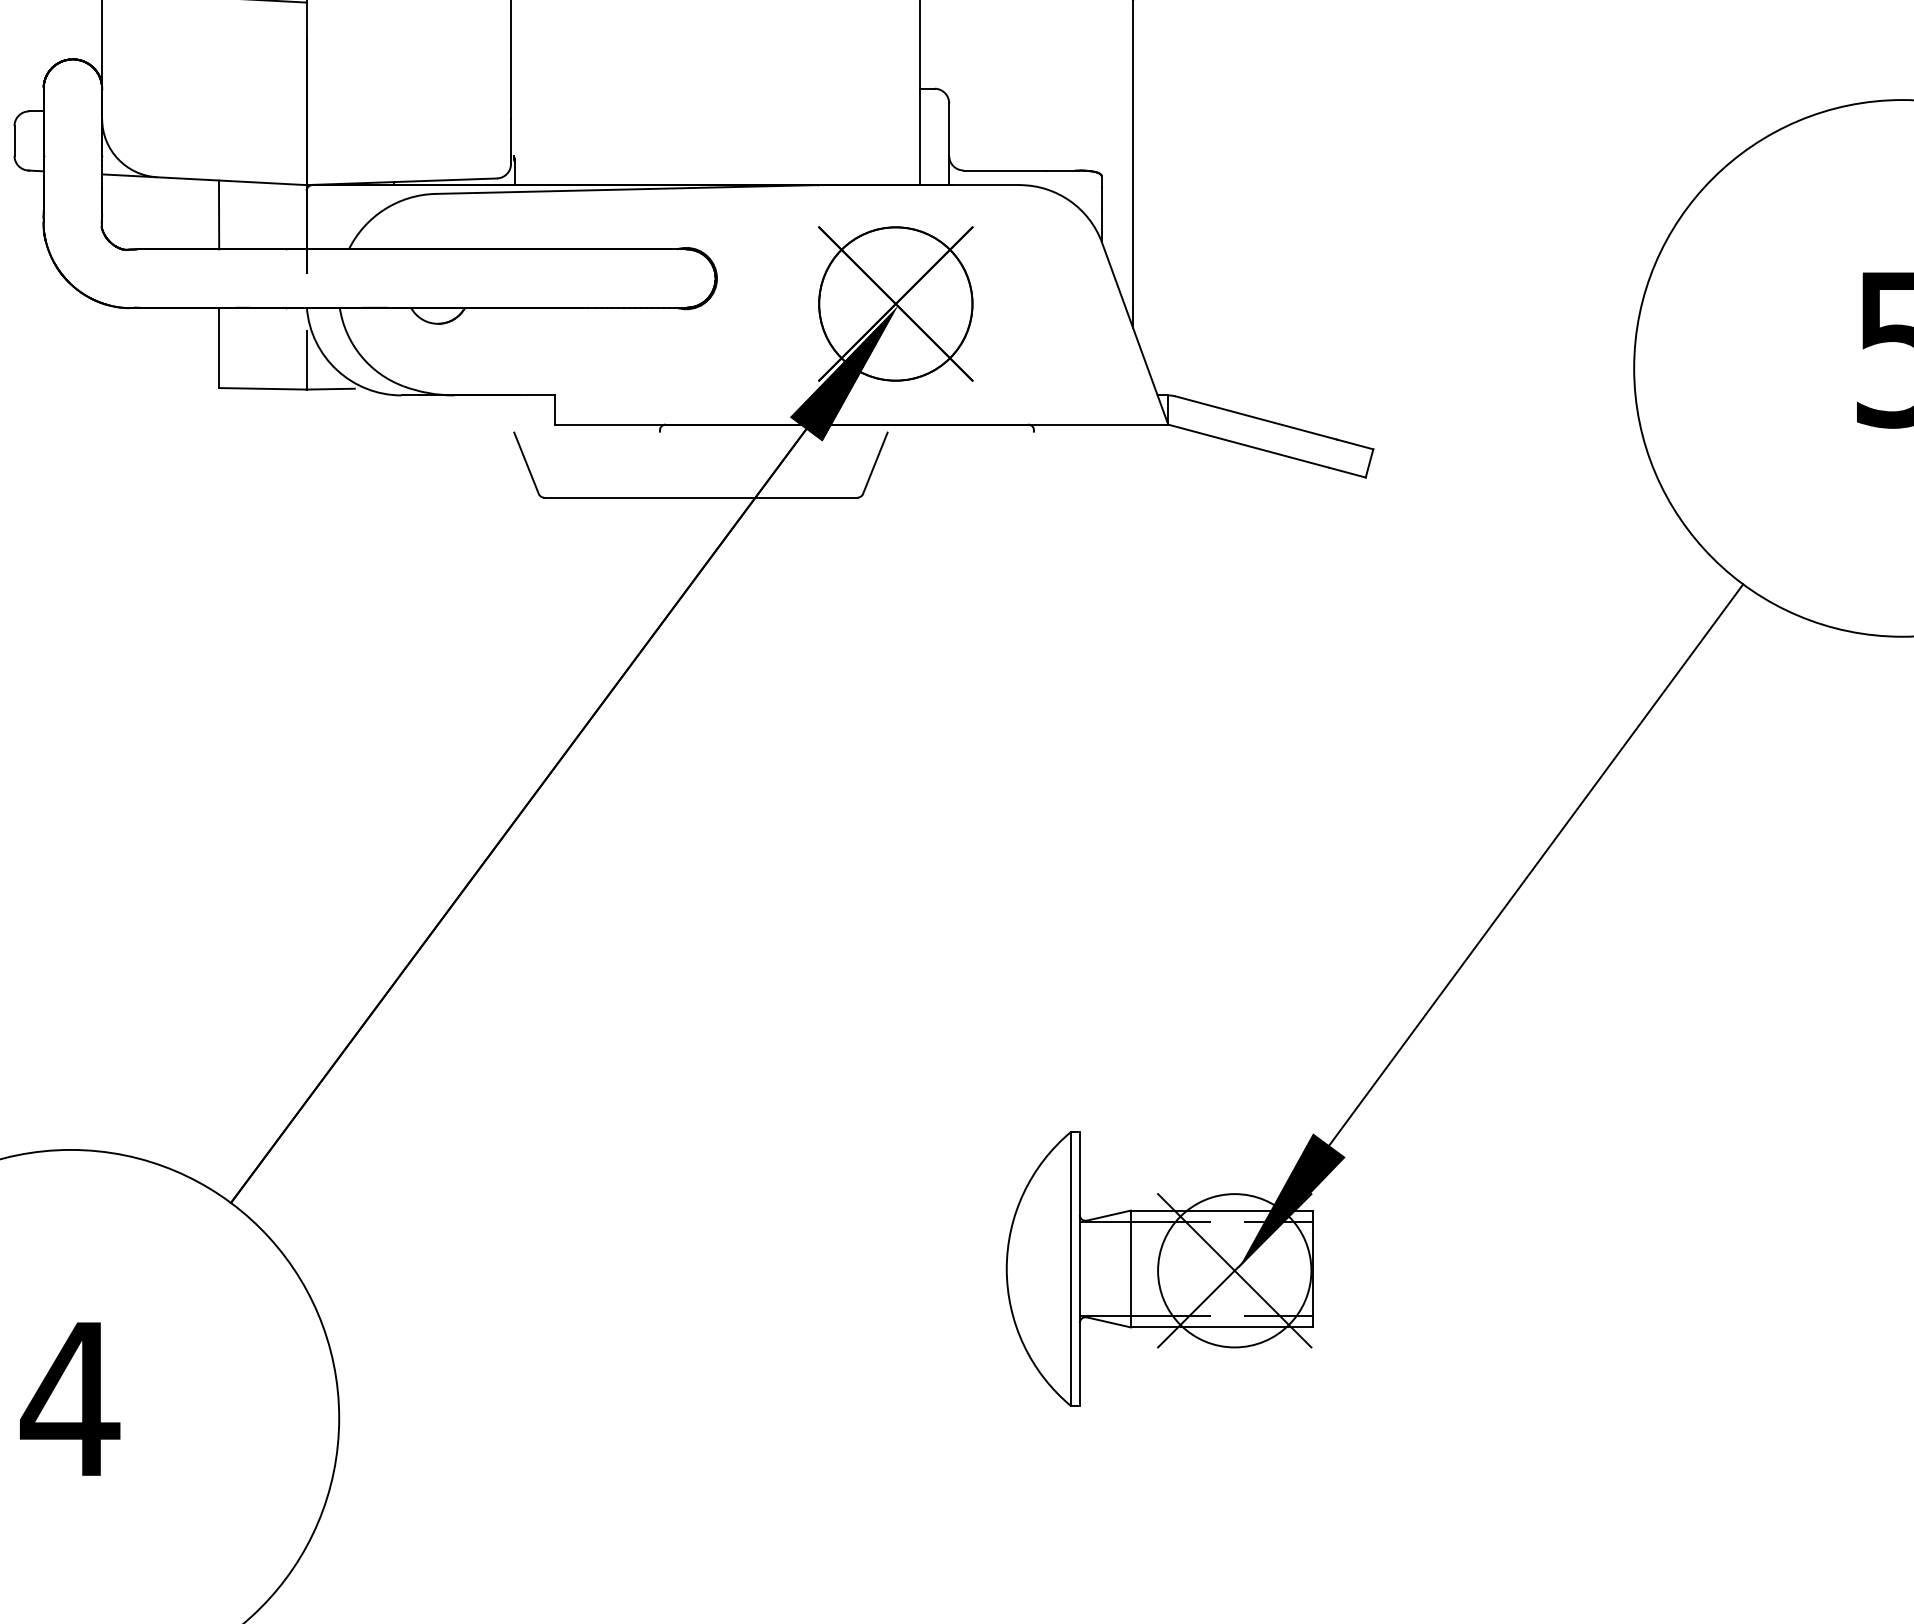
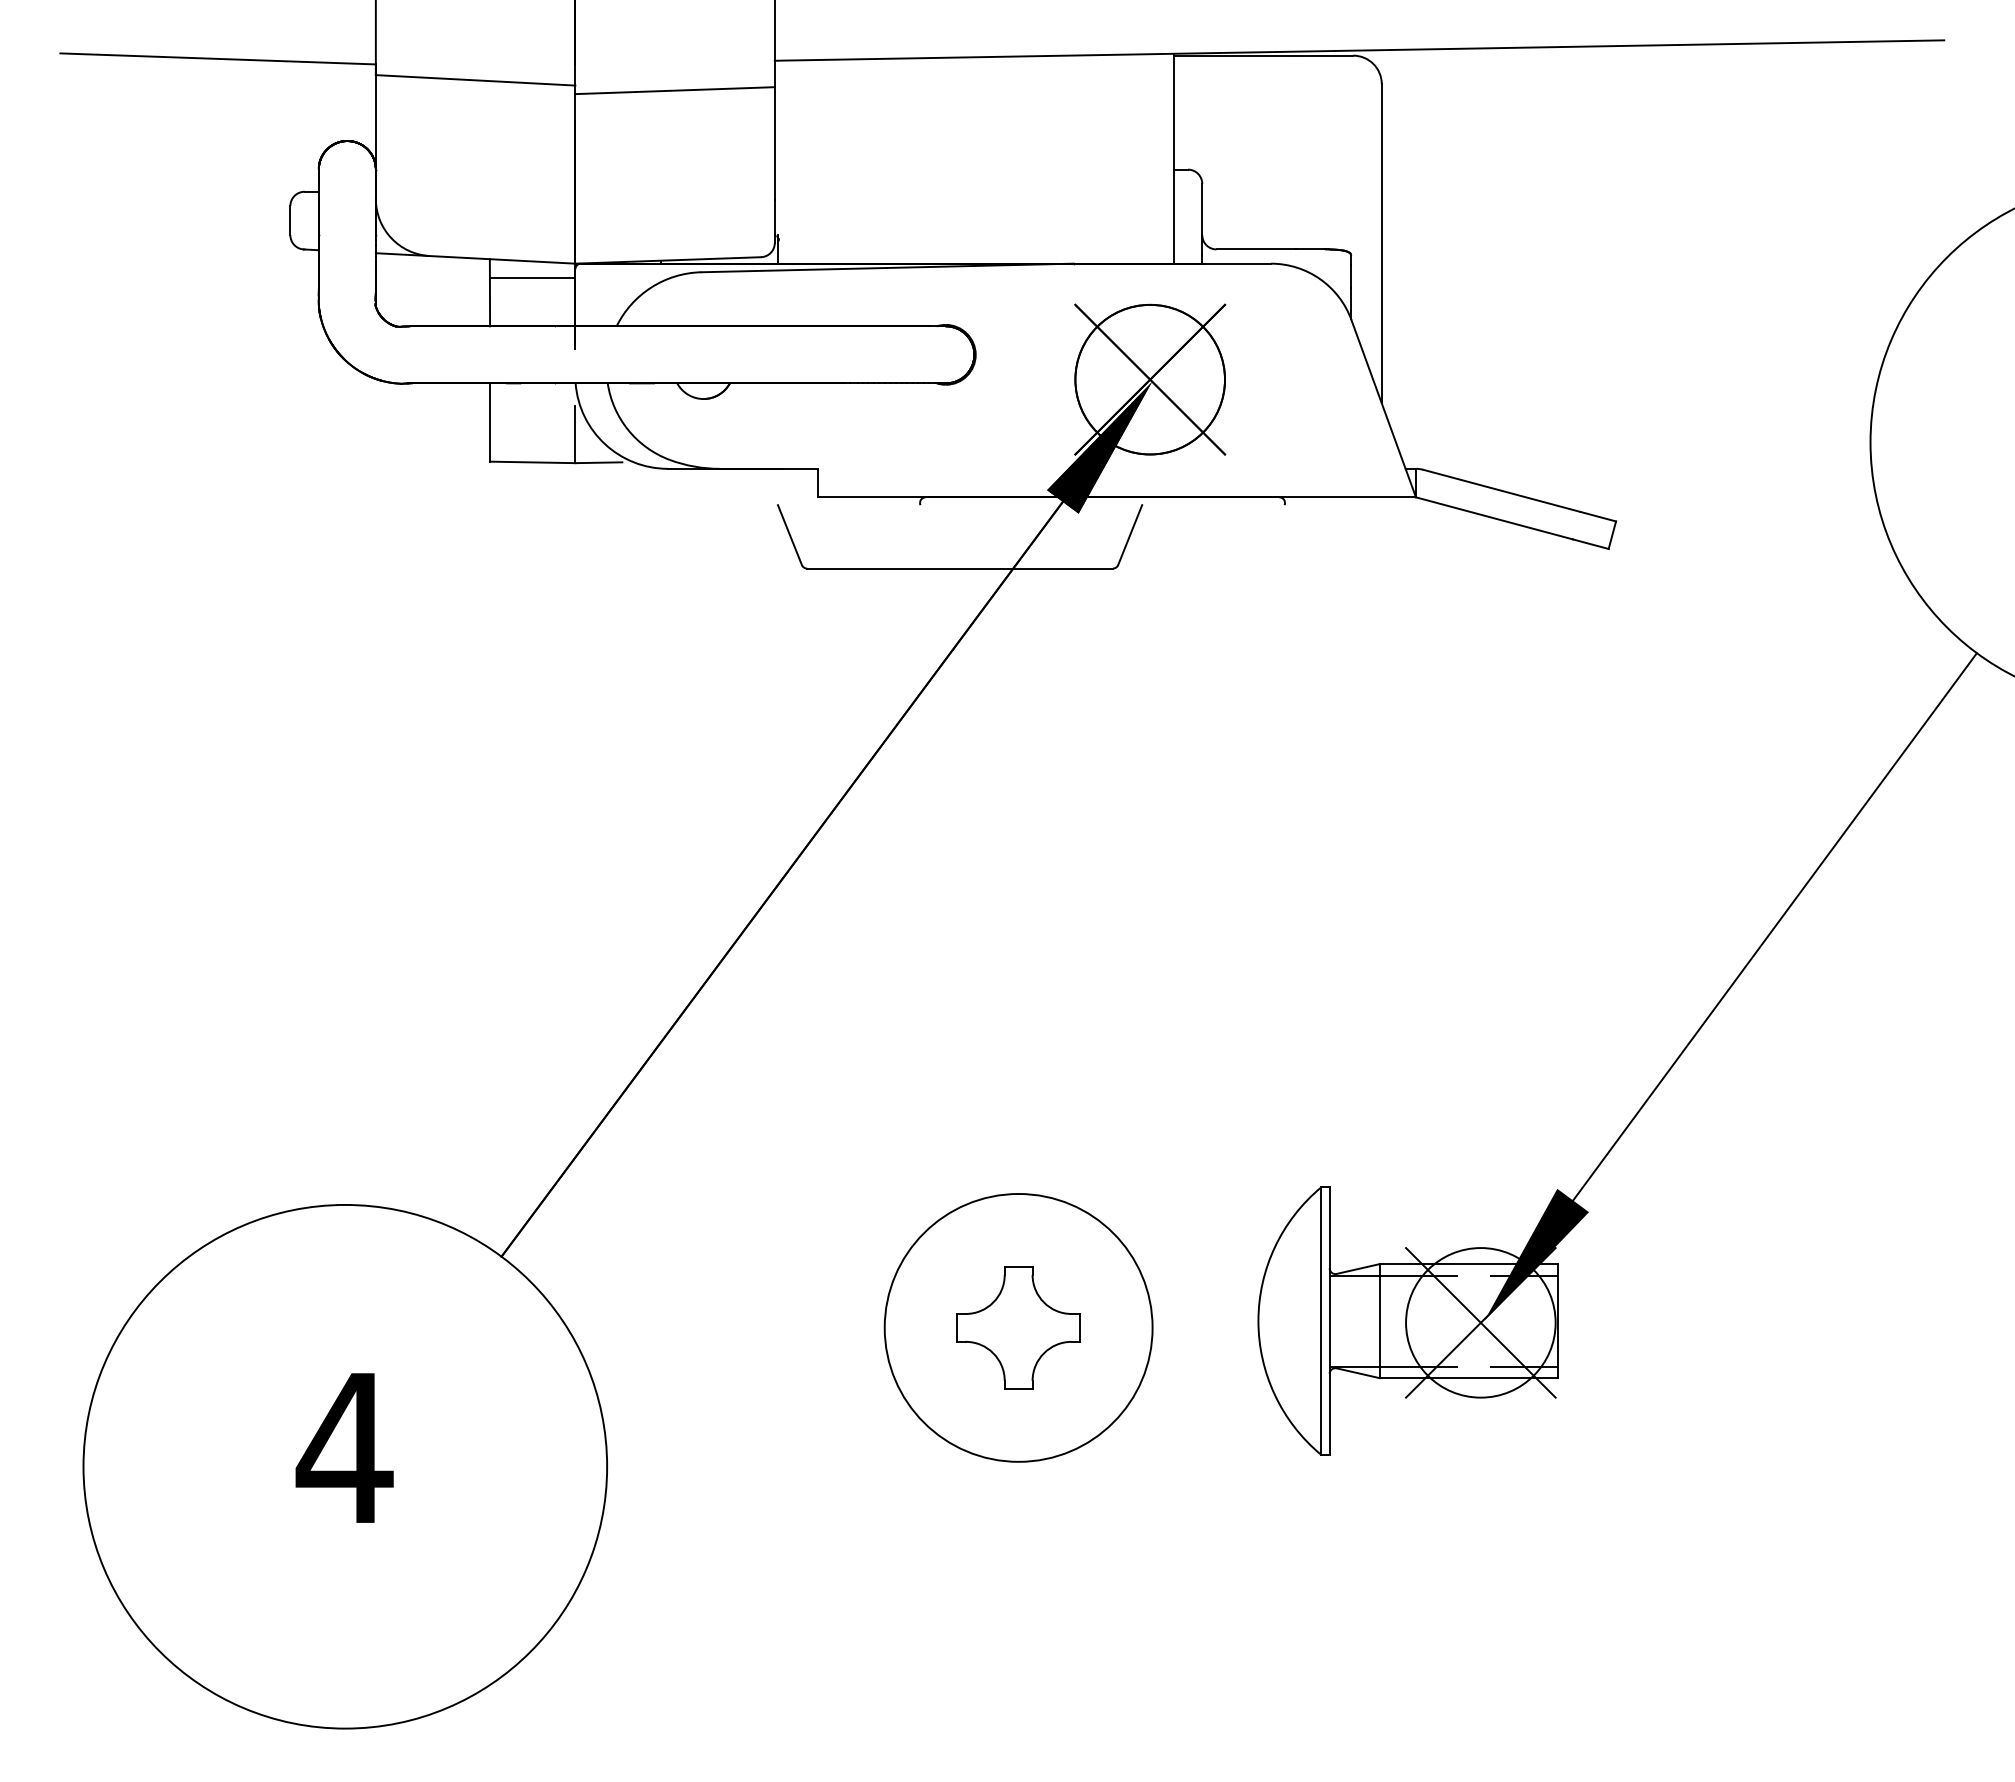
line: (408, 7) -> (674, 90), added
line: (262, 199) -> (532, 277), added
part: (760, 1275) -> (1018, 1327), added

